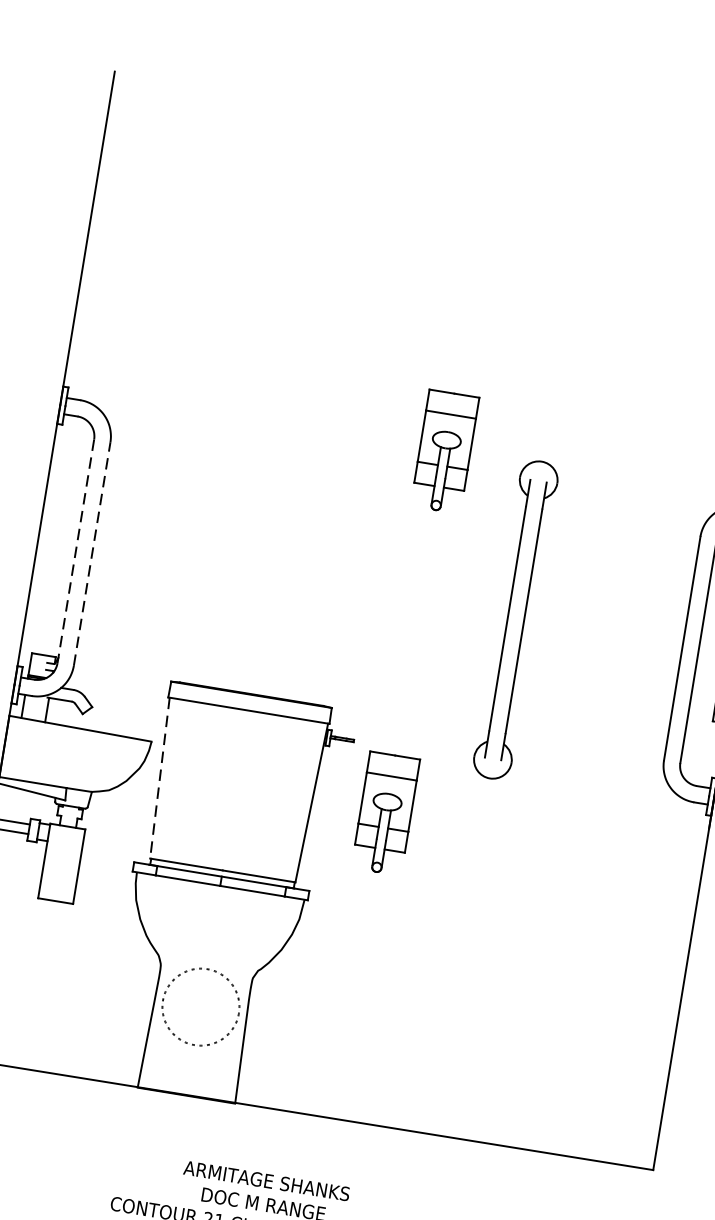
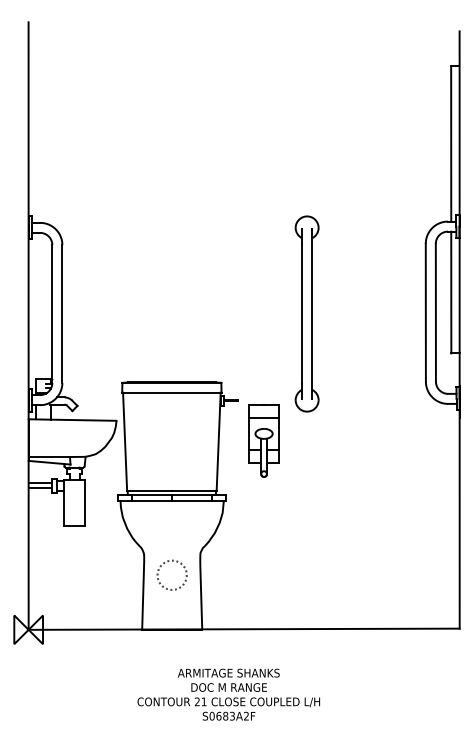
part: (444, 450) -> (263, 217), removed
line: (75, 552) -> (52, 314), dashed -> solid
line: (92, 554) -> (62, 314), dashed -> solid
part: (514, 619) -> (306, 313), moved
line: (160, 779) -> (125, 442), dashed -> solid
circle: (200, 1005) -> (171, 574), size x0.62

